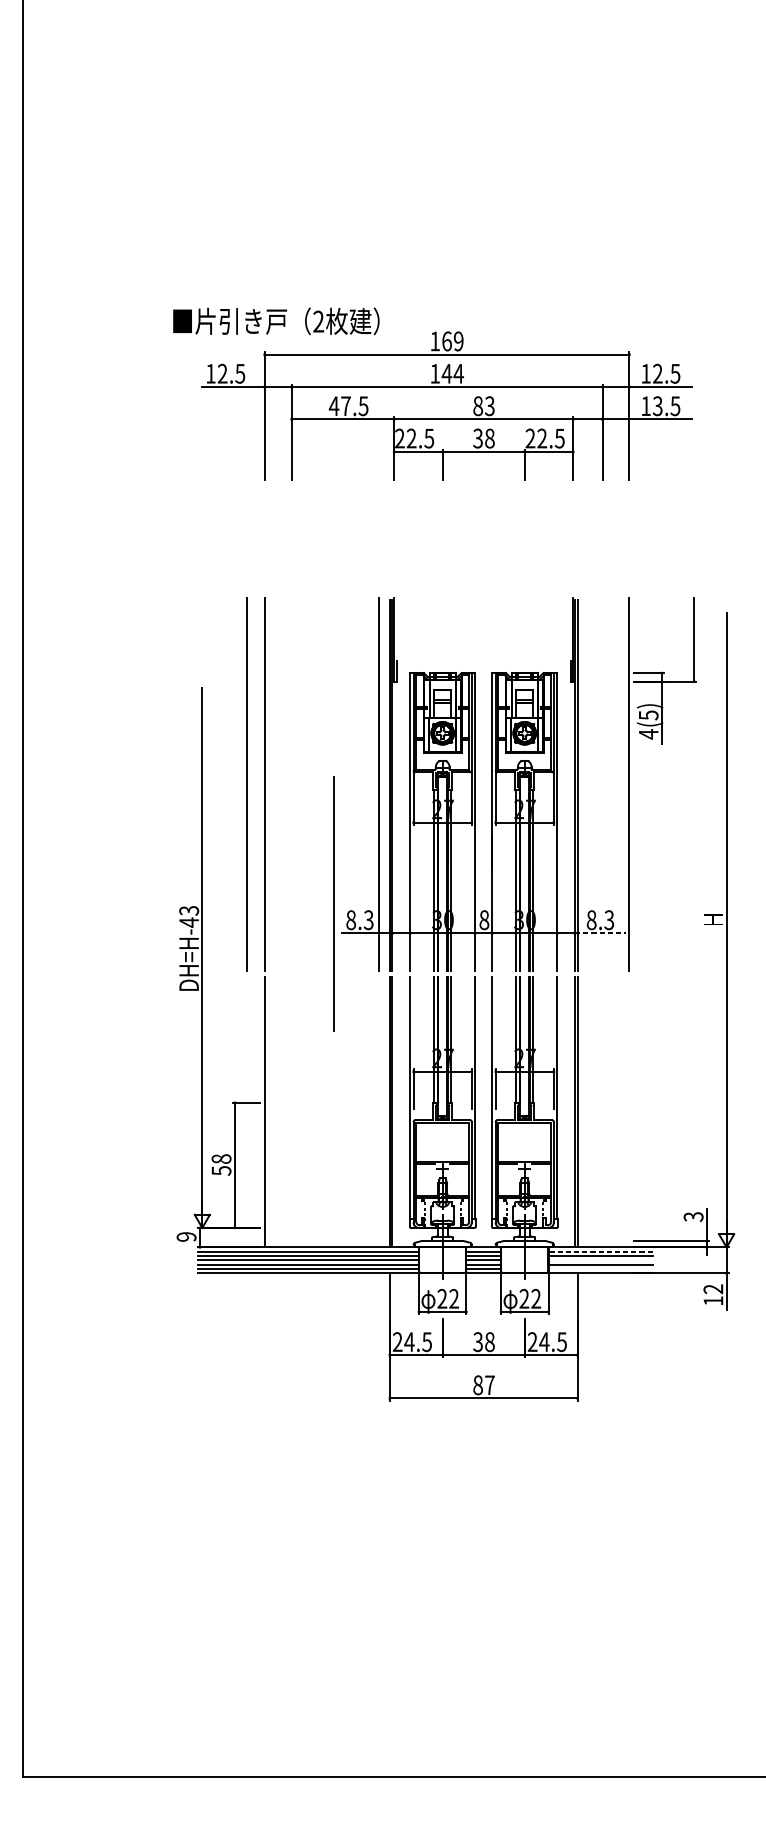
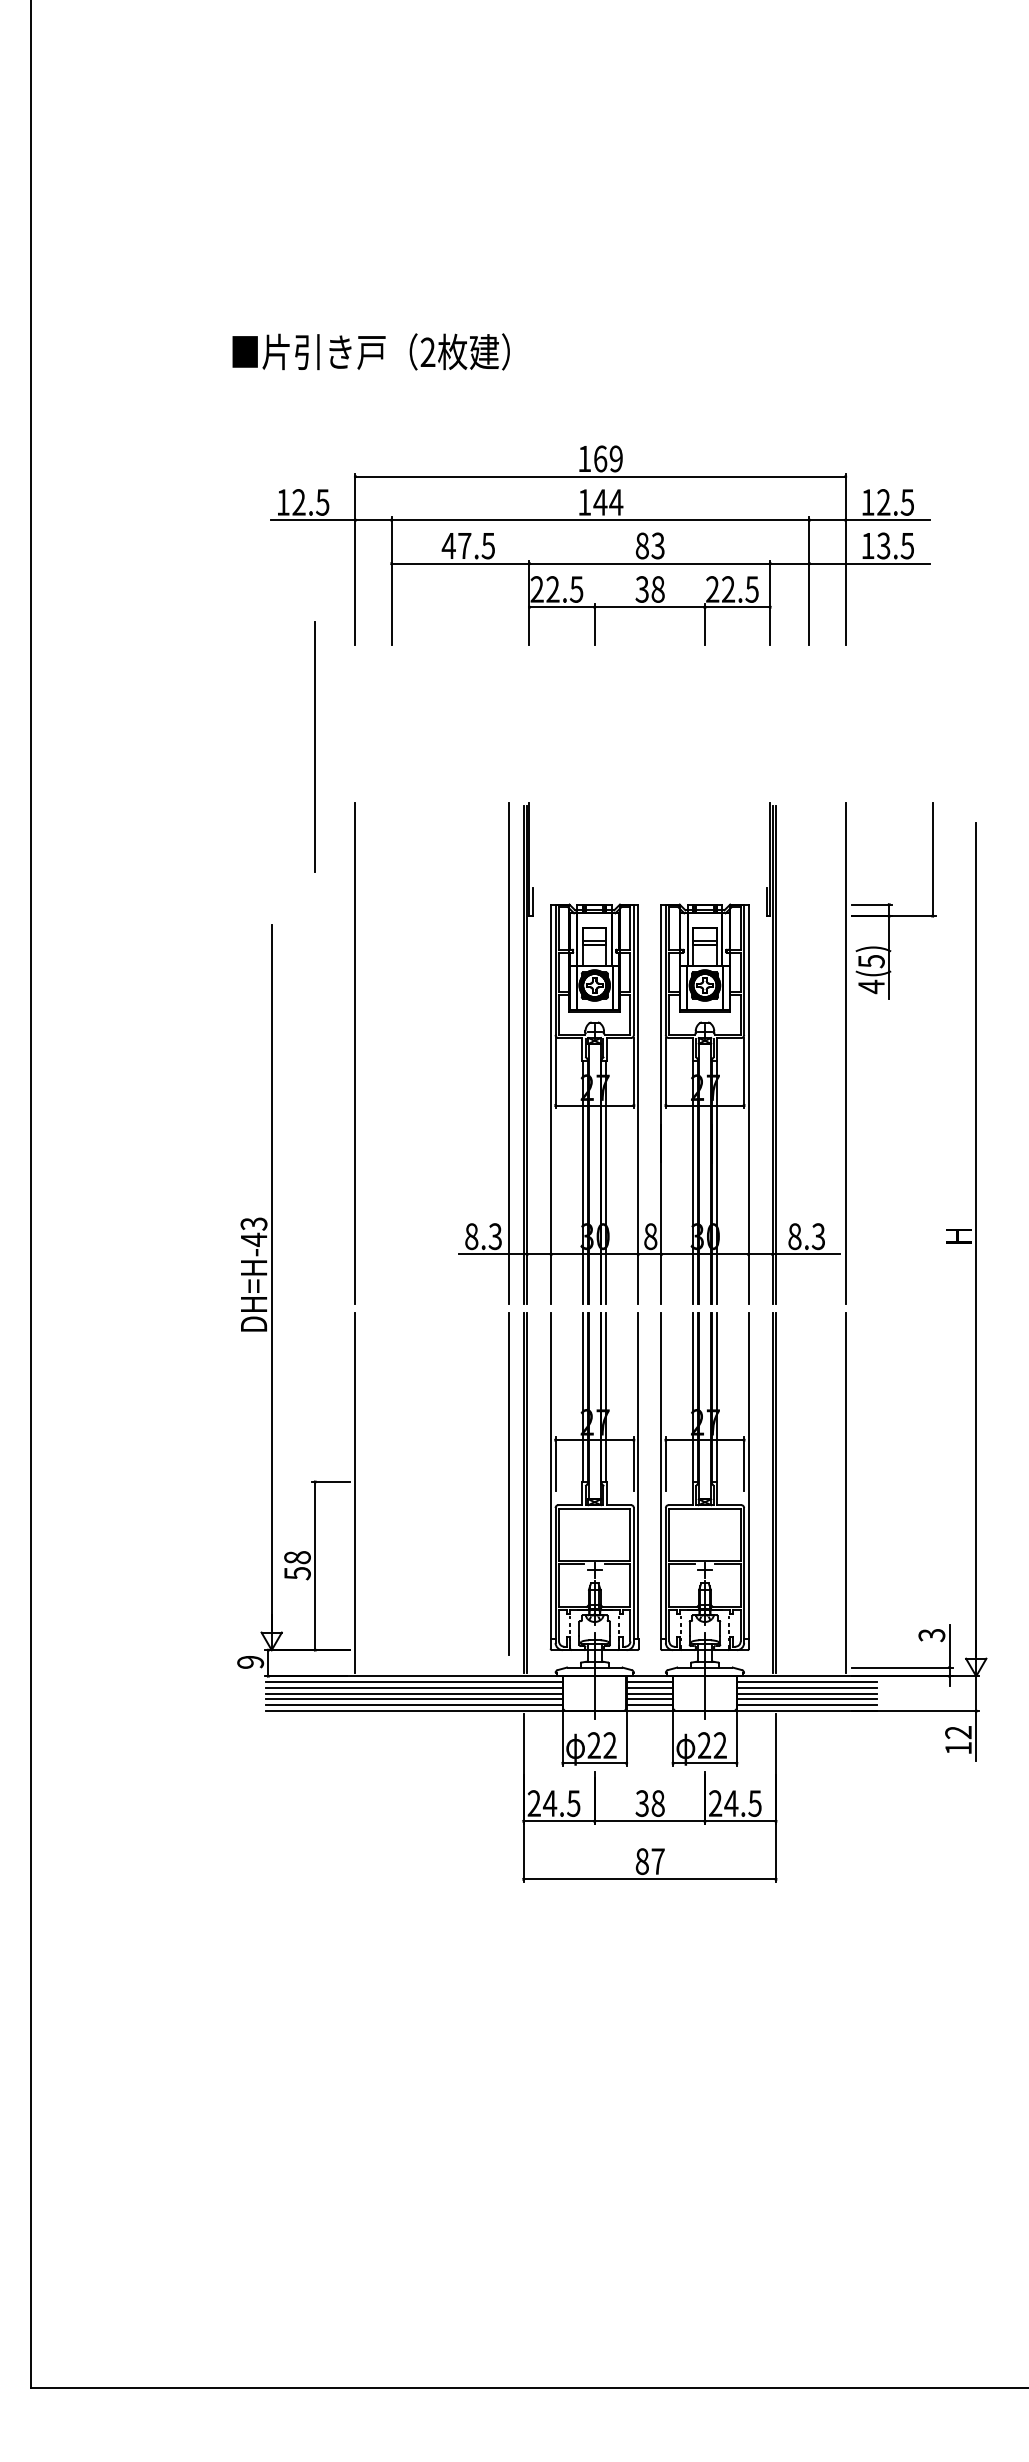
text: (275, 321) -> (370, 351), moved
line: (234, 556) -> (315, 747), added
line: (246, 783) -> (330, 1053), removed
line: (333, 903) -> (508, 1483), moved
line: (600, 933) -> (806, 1254), dashed -> solid
line: (629, 1111) -> (845, 1493), added
line: (600, 1252) -> (806, 1682), dashed -> solid
line: (600, 1260) -> (806, 1693), added
line: (600, 1269) -> (806, 1705), added

